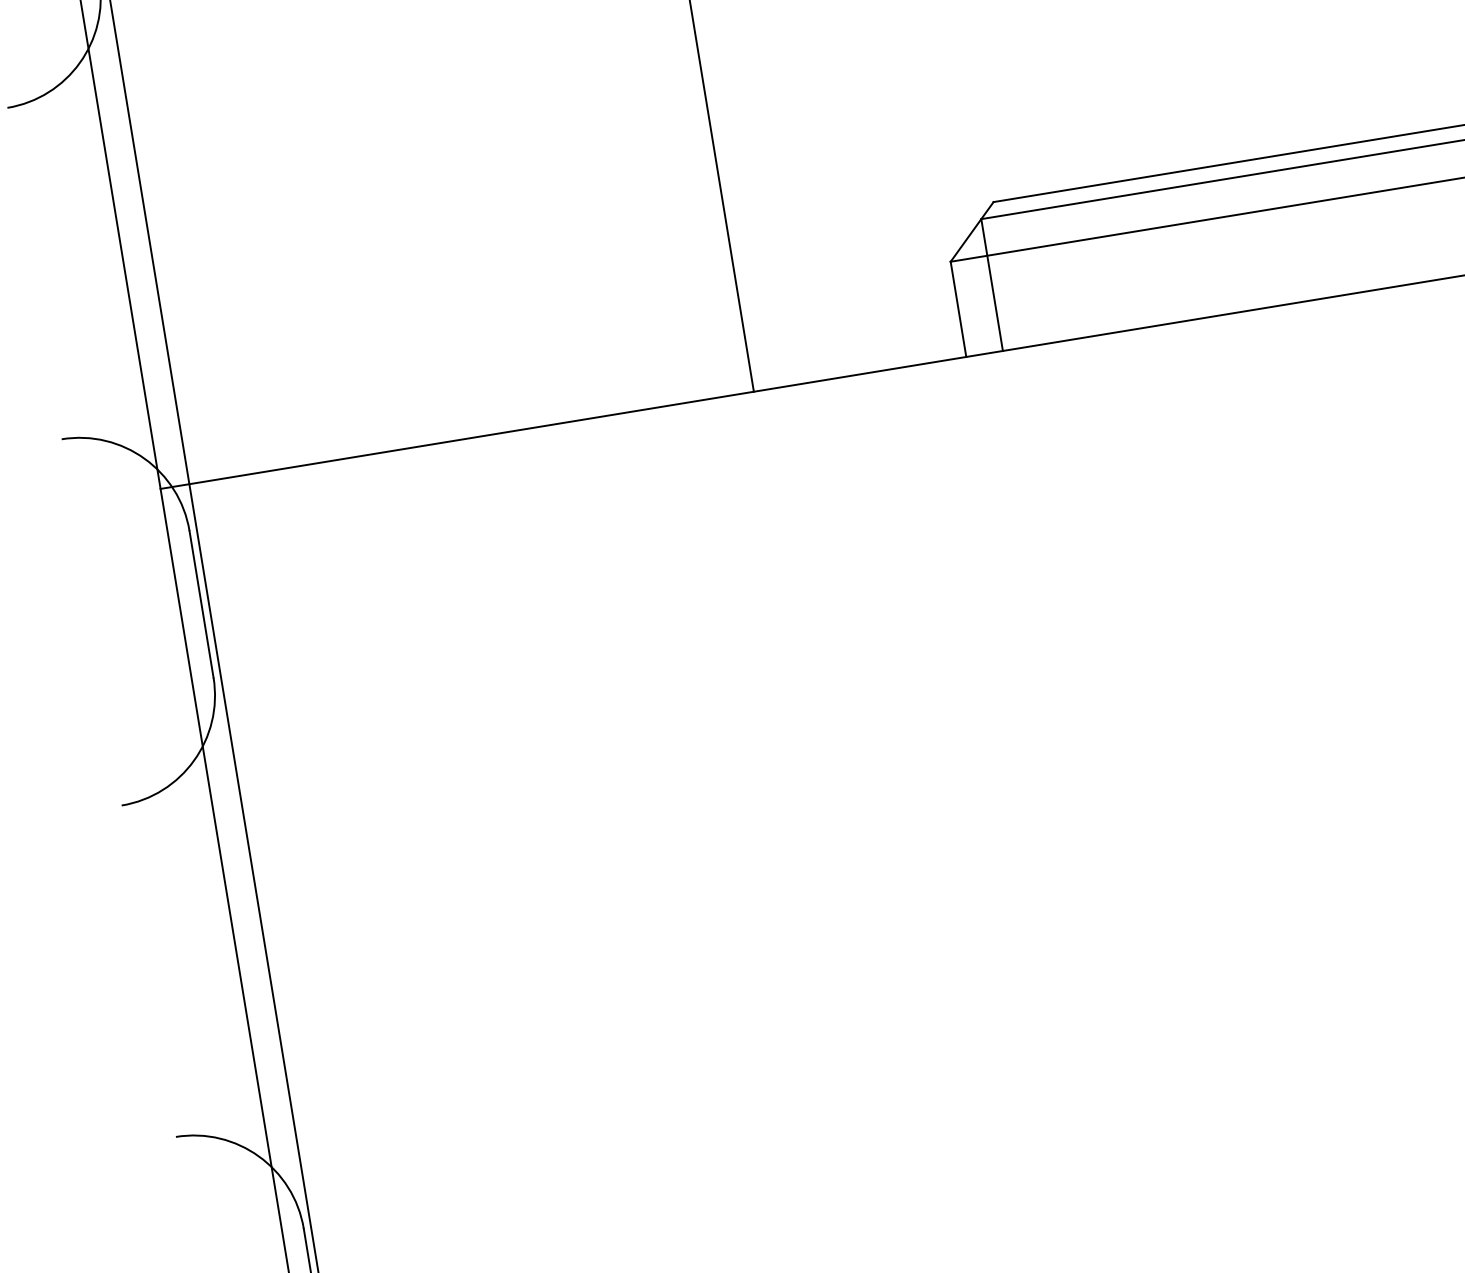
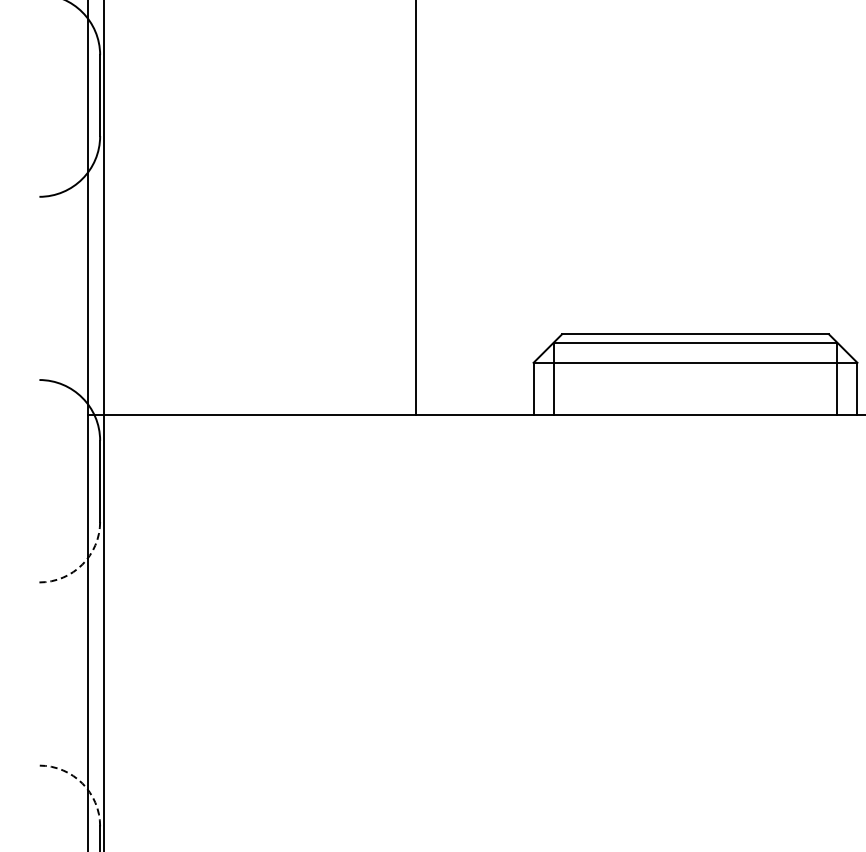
arc: (194, 760) -> (82, 564), solid -> dashed
arc: (259, 1156) -> (82, 783), solid -> dashed

